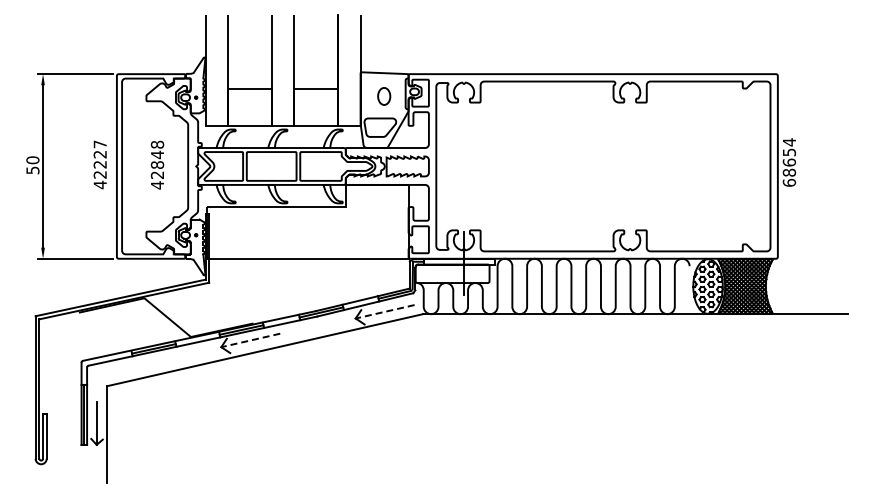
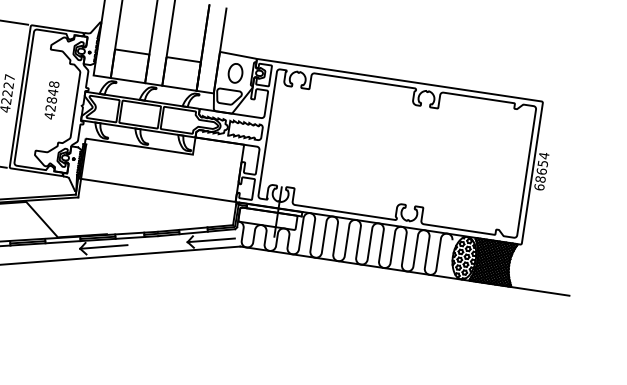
part: (383, 96) -> (234, 73), size x1.43
line: (384, 311) -> (210, 240), dashed -> solid
line: (250, 340) -> (103, 246), dashed -> solid

